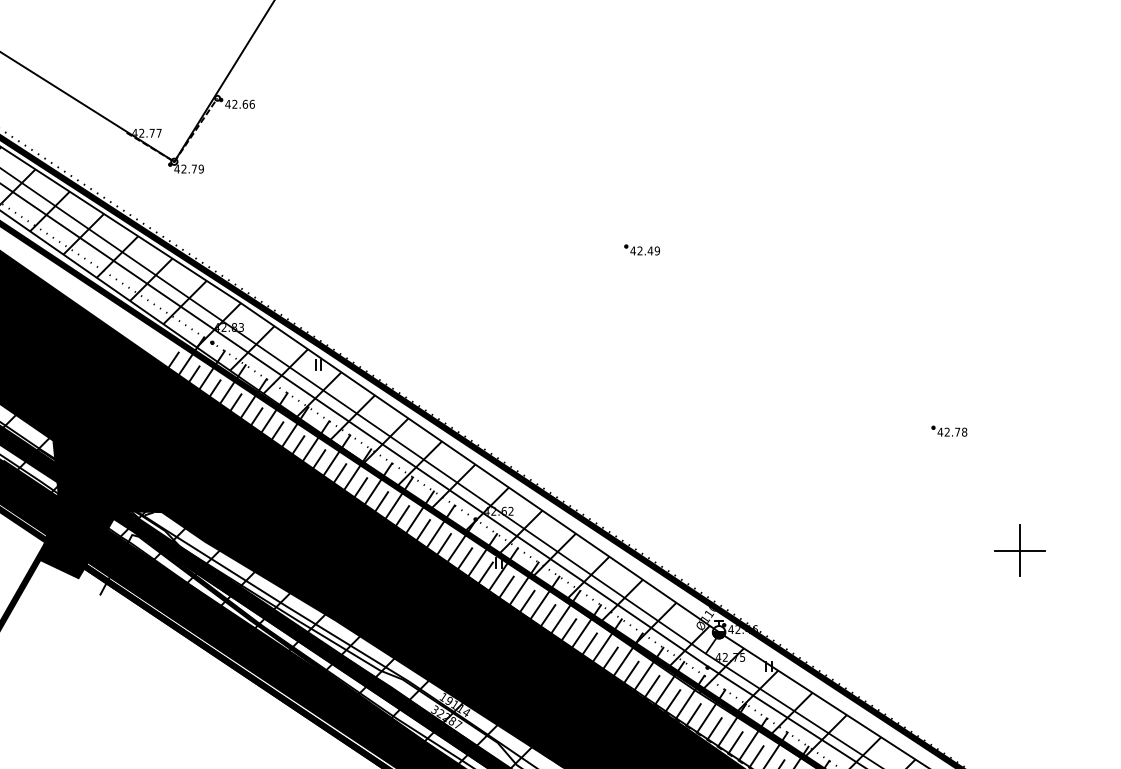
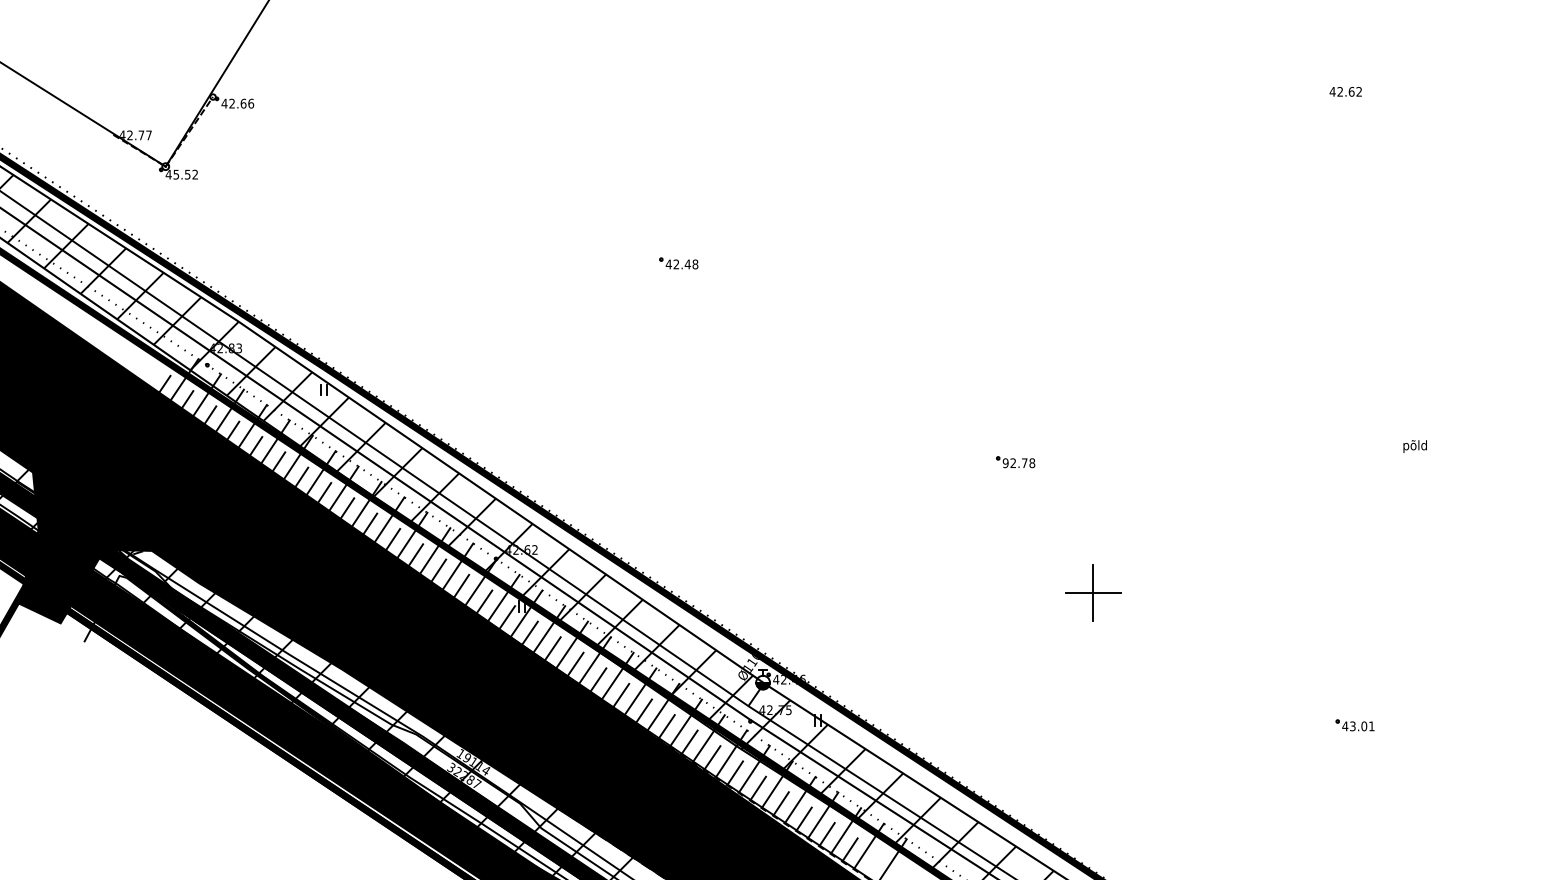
text: (192, 168) -> (185, 174), 42.79 -> 45.52
text: (657, 250) -> (695, 264), 42.49 -> 42.48
text: (940, 432) -> (1005, 463), 42.78 -> 92.78

